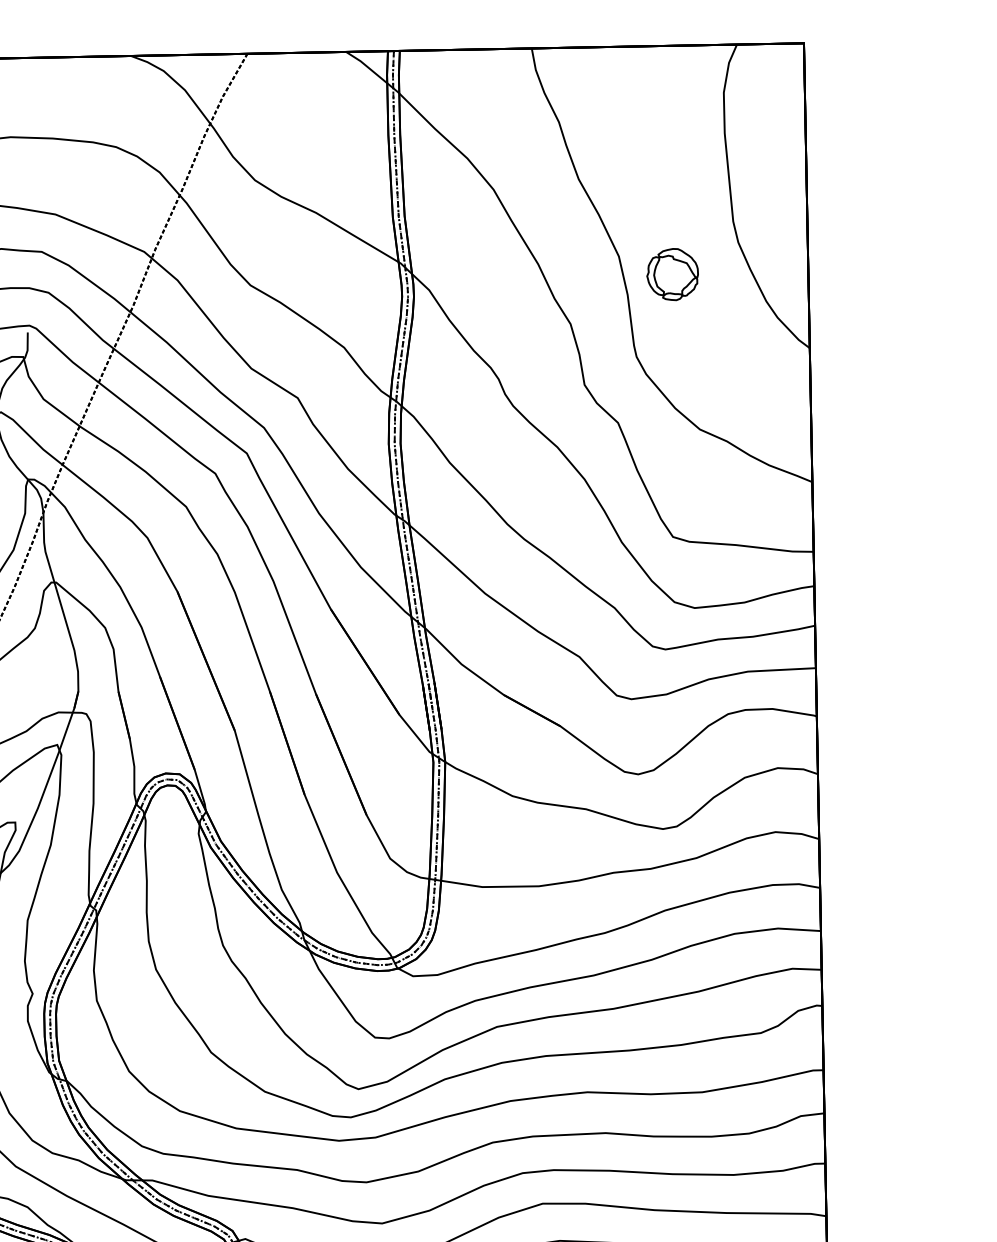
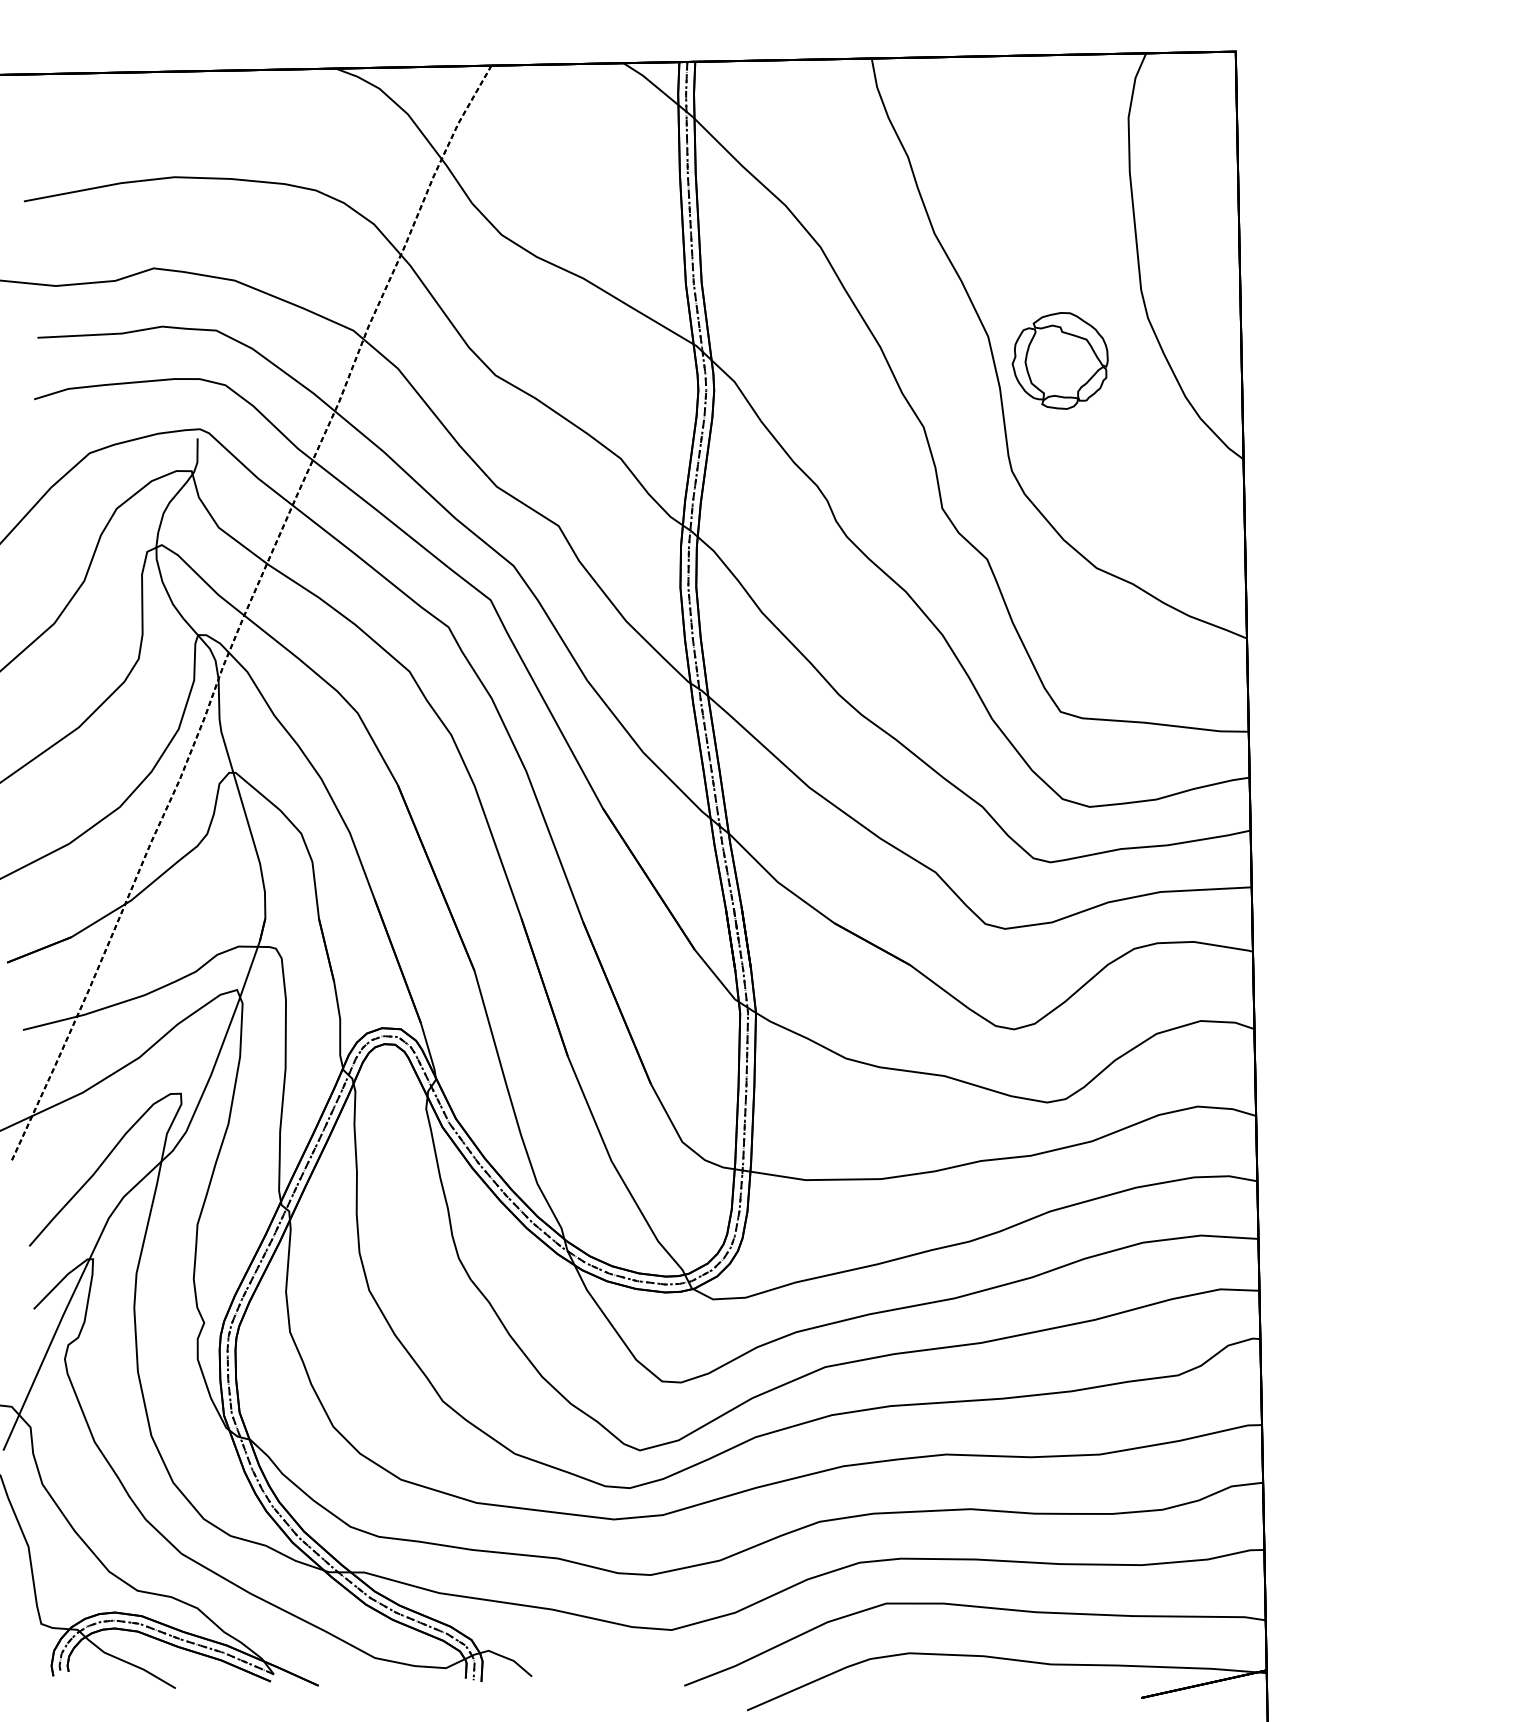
part: (672, 274) -> (1059, 360), size x1.4

